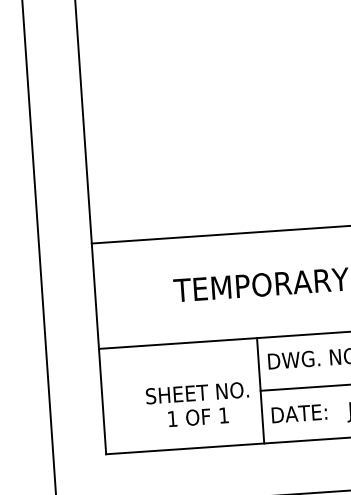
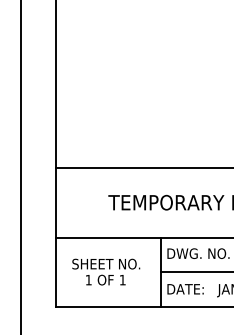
text: (198, 404) -> (106, 271), moved

